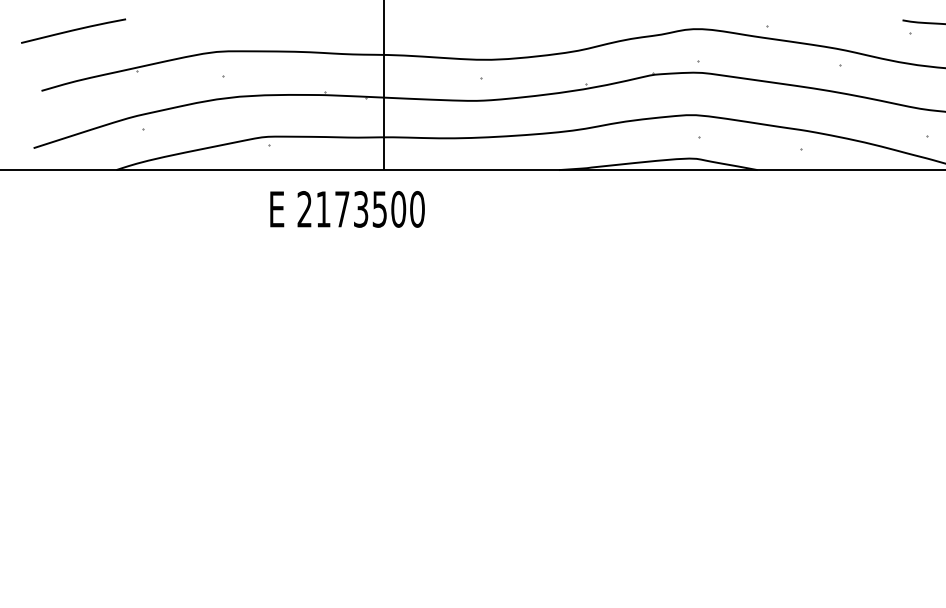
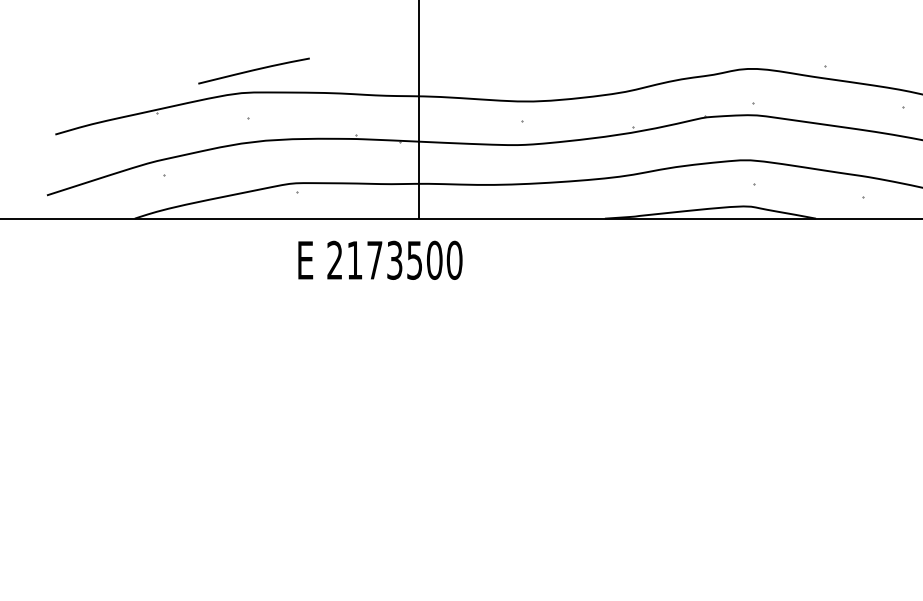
curve: (73, 30) -> (253, 70), moved

